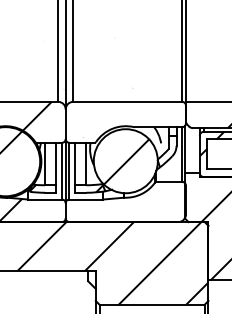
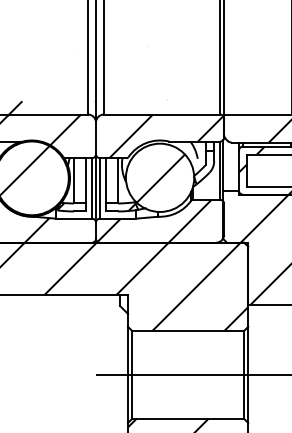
hatch: (131, 122) -> (166, 136), added
hatch: (120, 201) -> (154, 220), added

